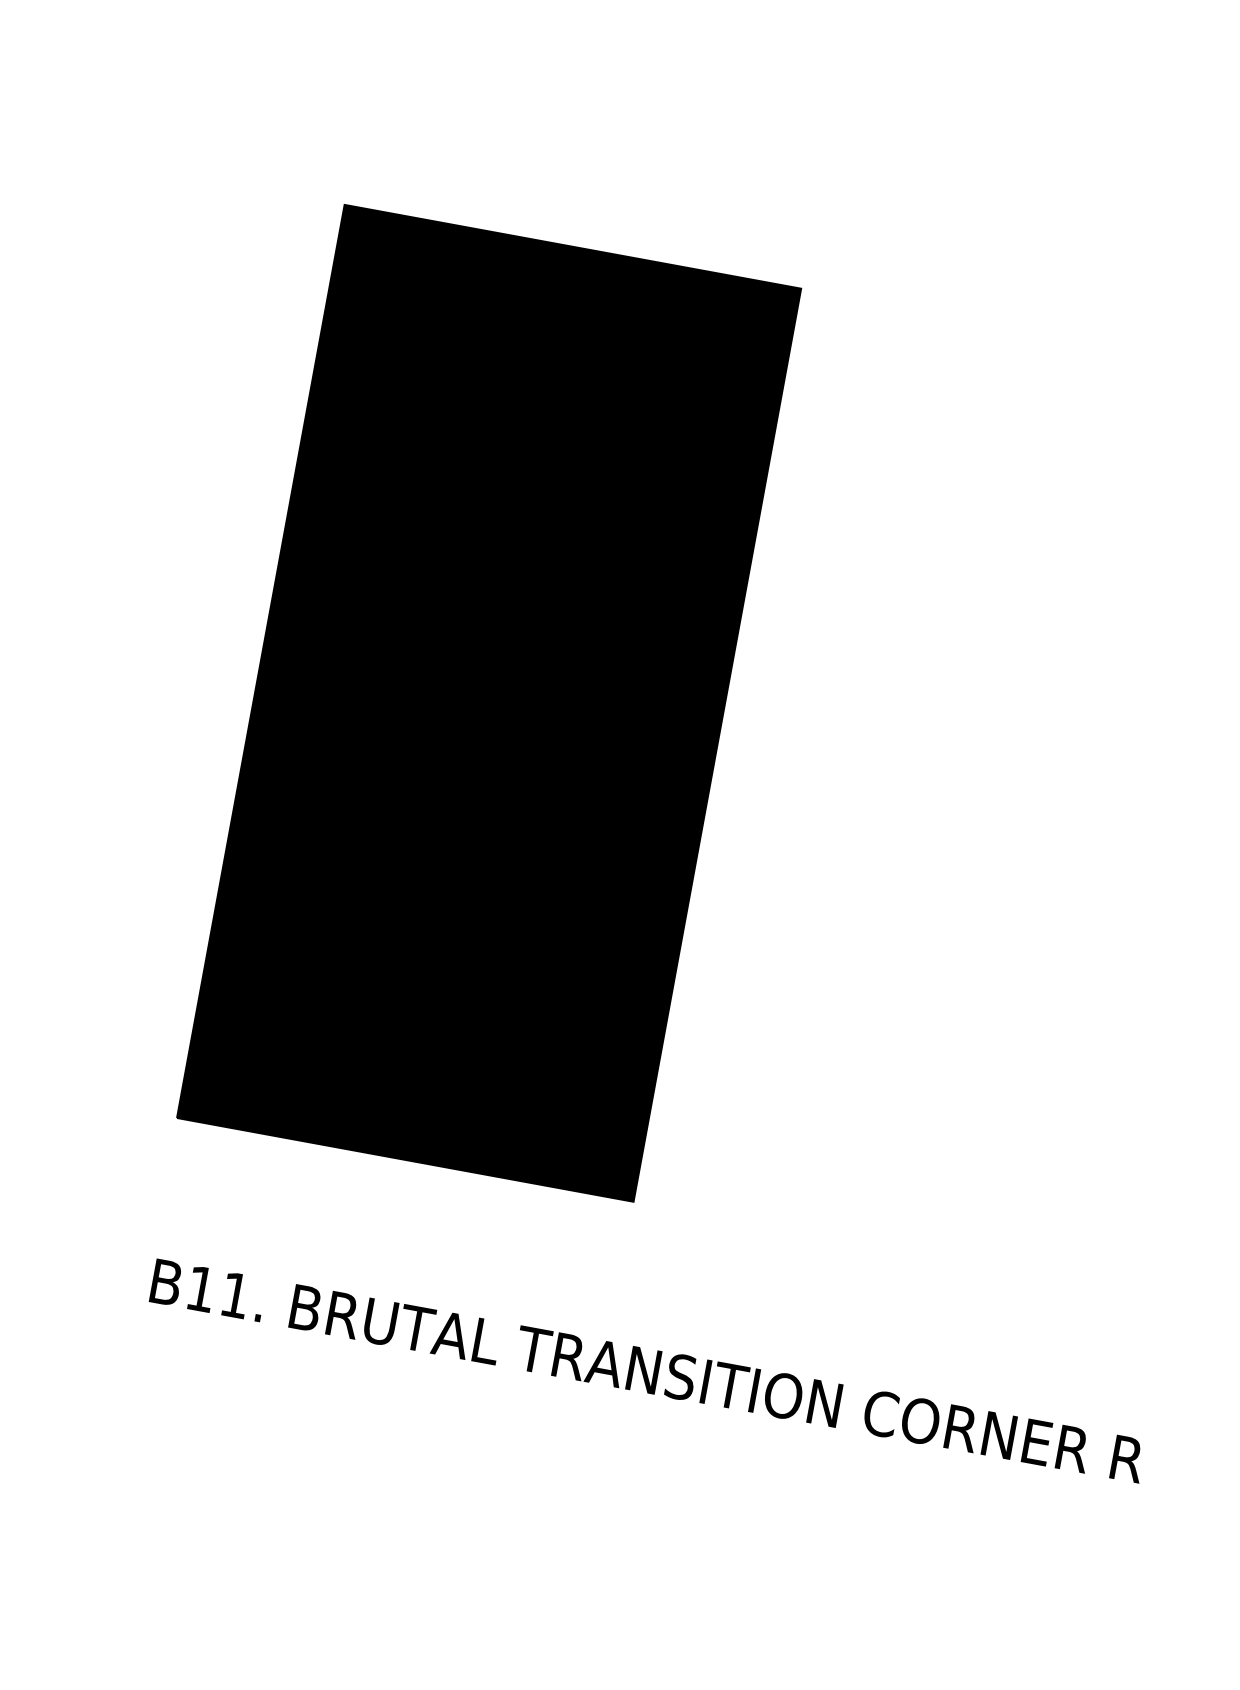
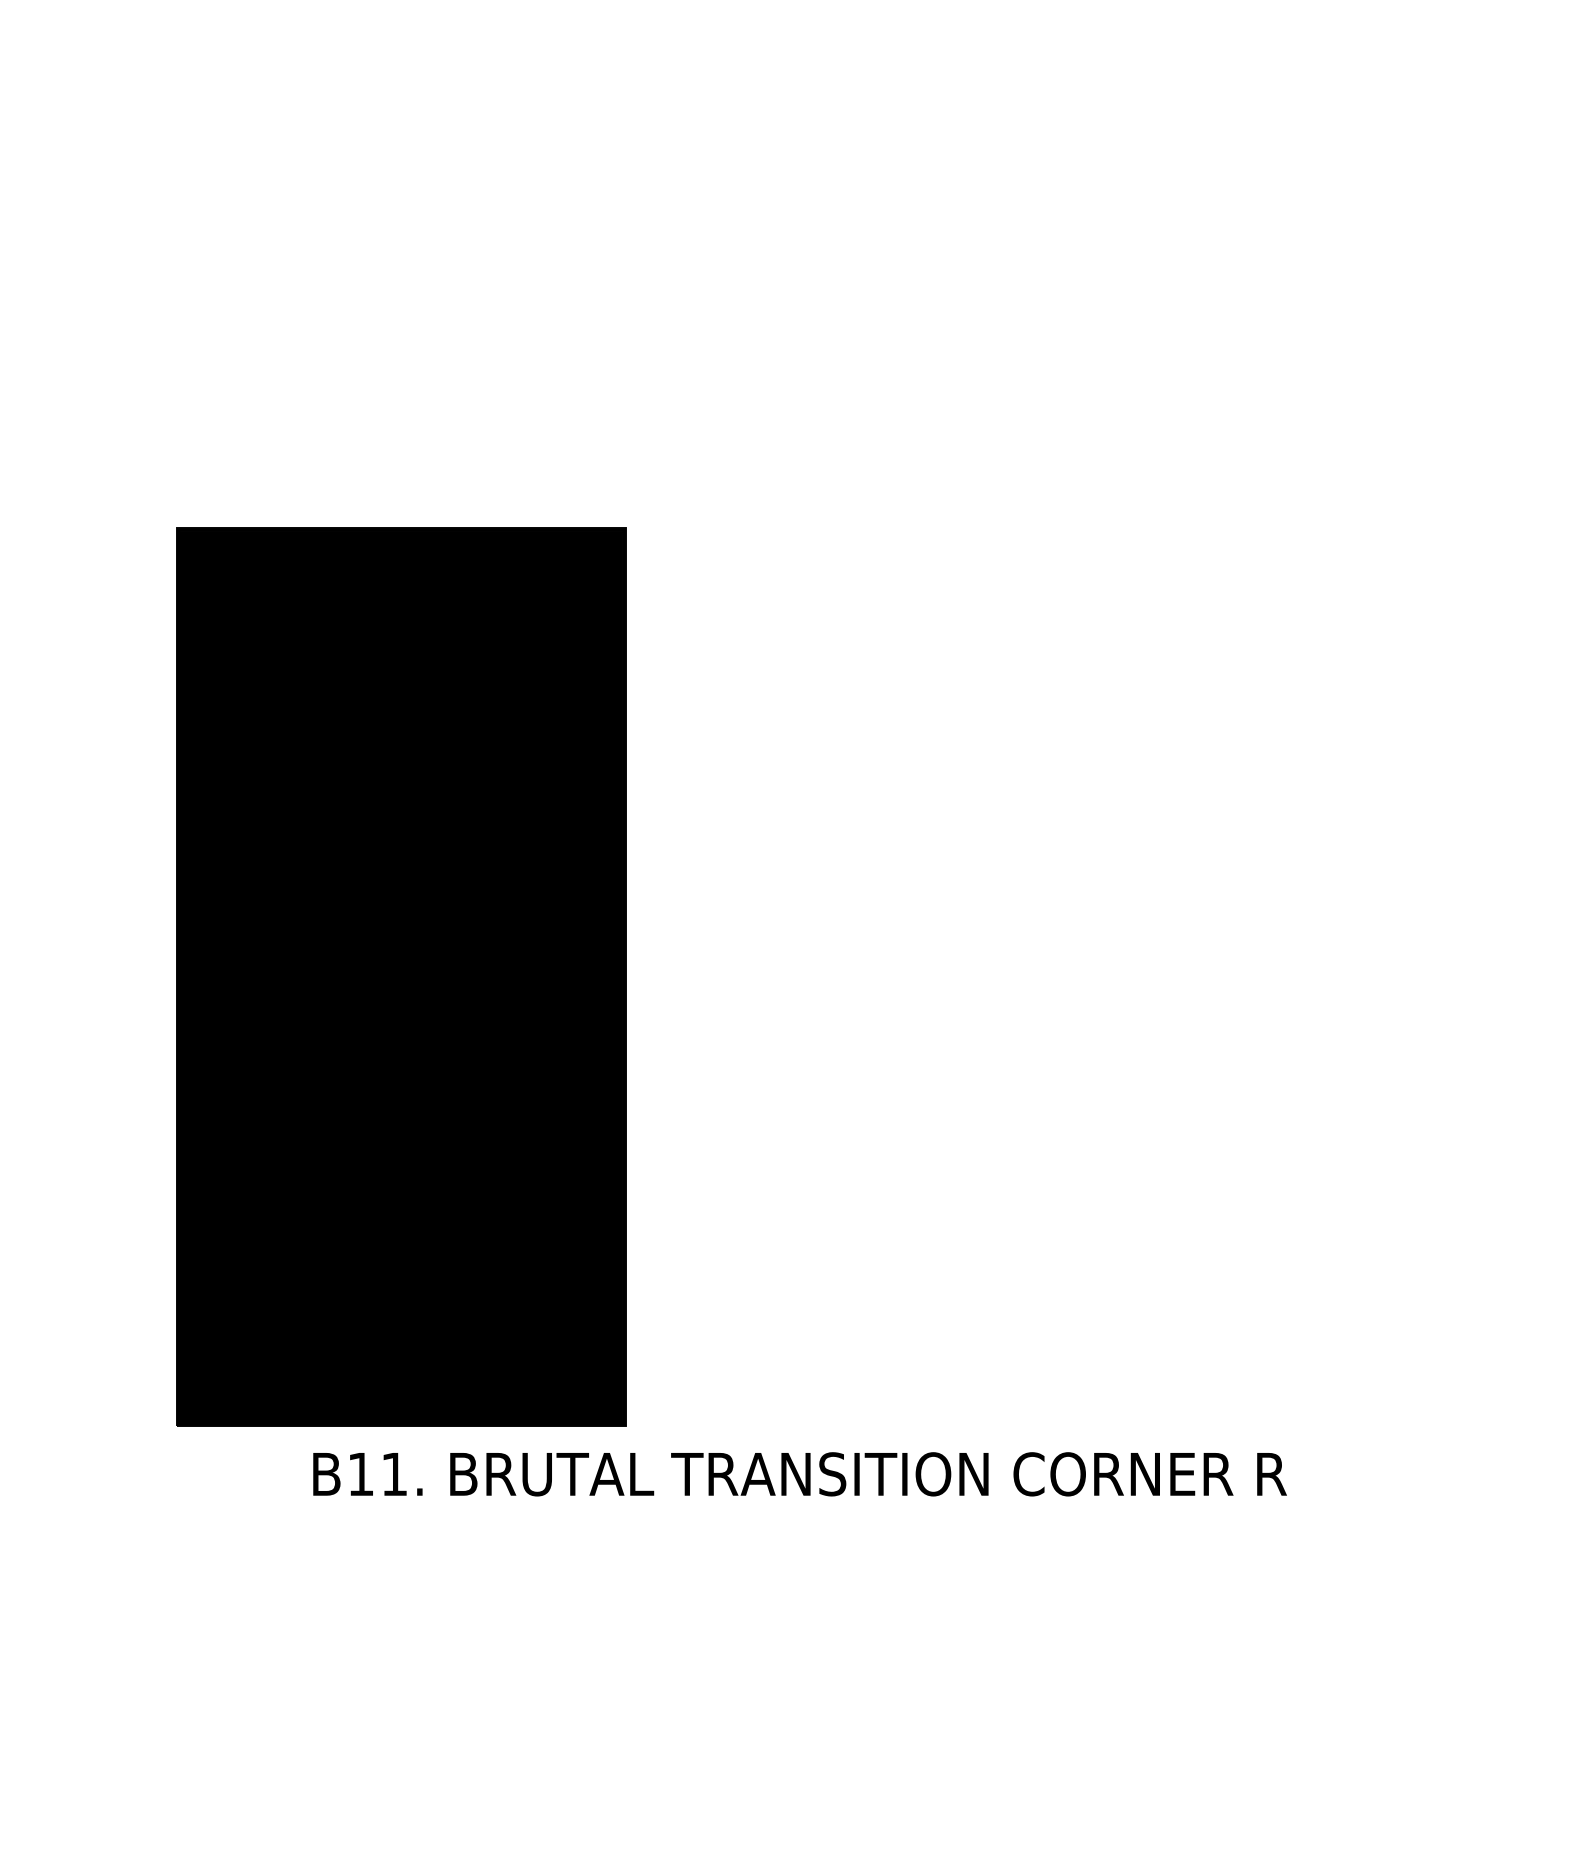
part: (489, 702) -> (401, 976), moved

